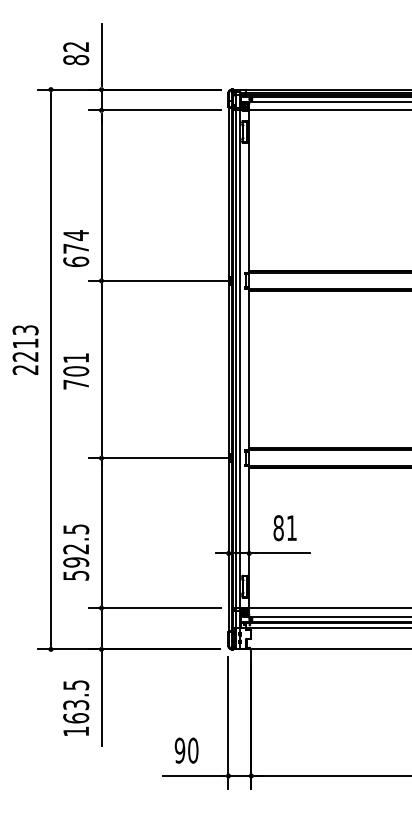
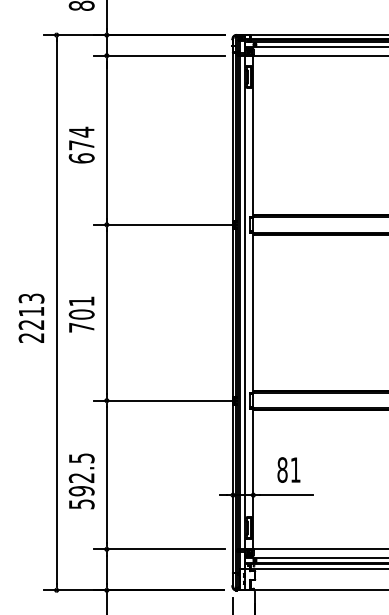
text: (76, 248) -> (82, 145), moved
text: (25, 349) -> (31, 317), moved
text: (76, 552) -> (82, 481), moved

